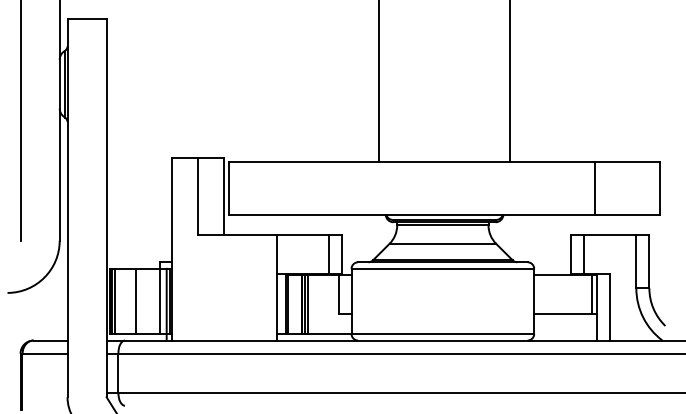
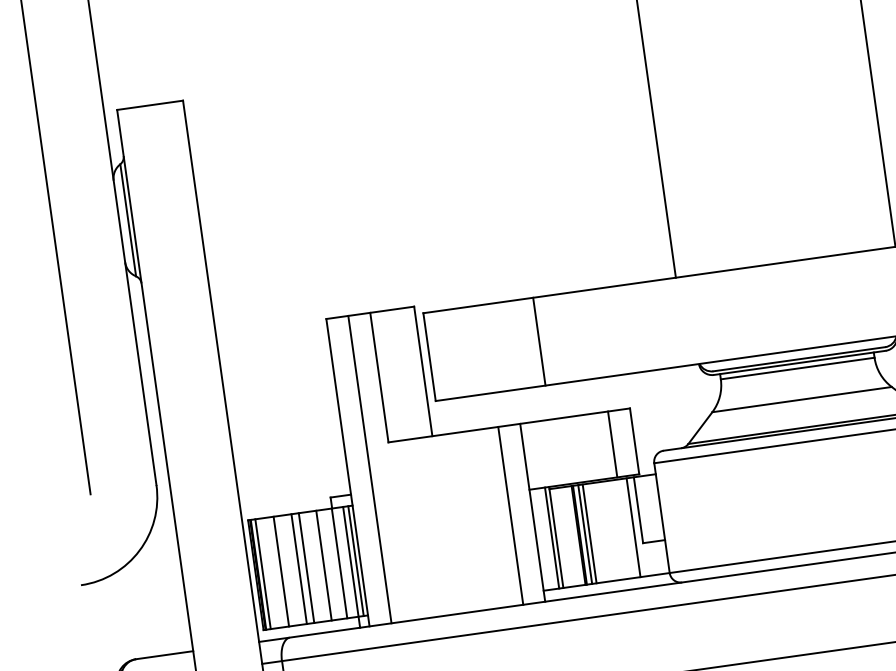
line: (294, 188) -> (539, 341), added
line: (185, 248) -> (370, 468), added
line: (263, 287) -> (510, 515), added
line: (125, 301) -> (281, 571), added
line: (140, 301) -> (306, 568), added
line: (150, 301) -> (323, 565), added
line: (334, 304) -> (634, 527), added

